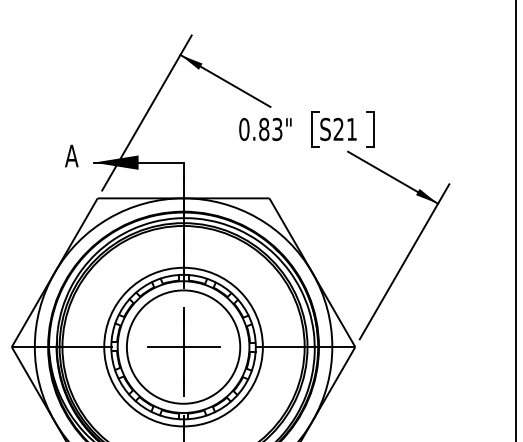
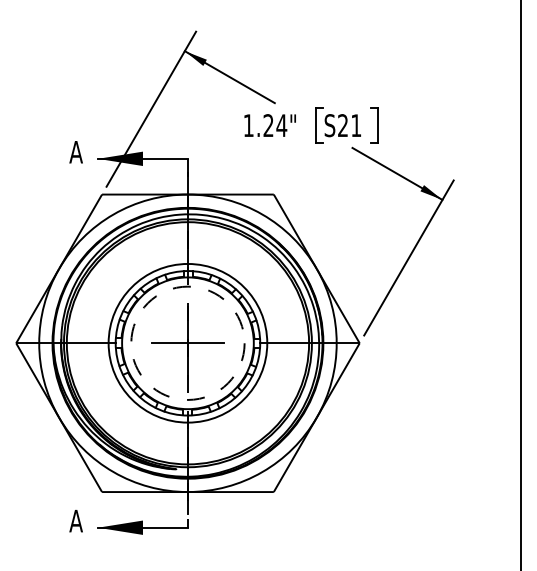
text: (261, 129) -> (265, 125), 0.83" -> 1.24"
circle: (183, 346) -> (187, 342), solid -> dashed

